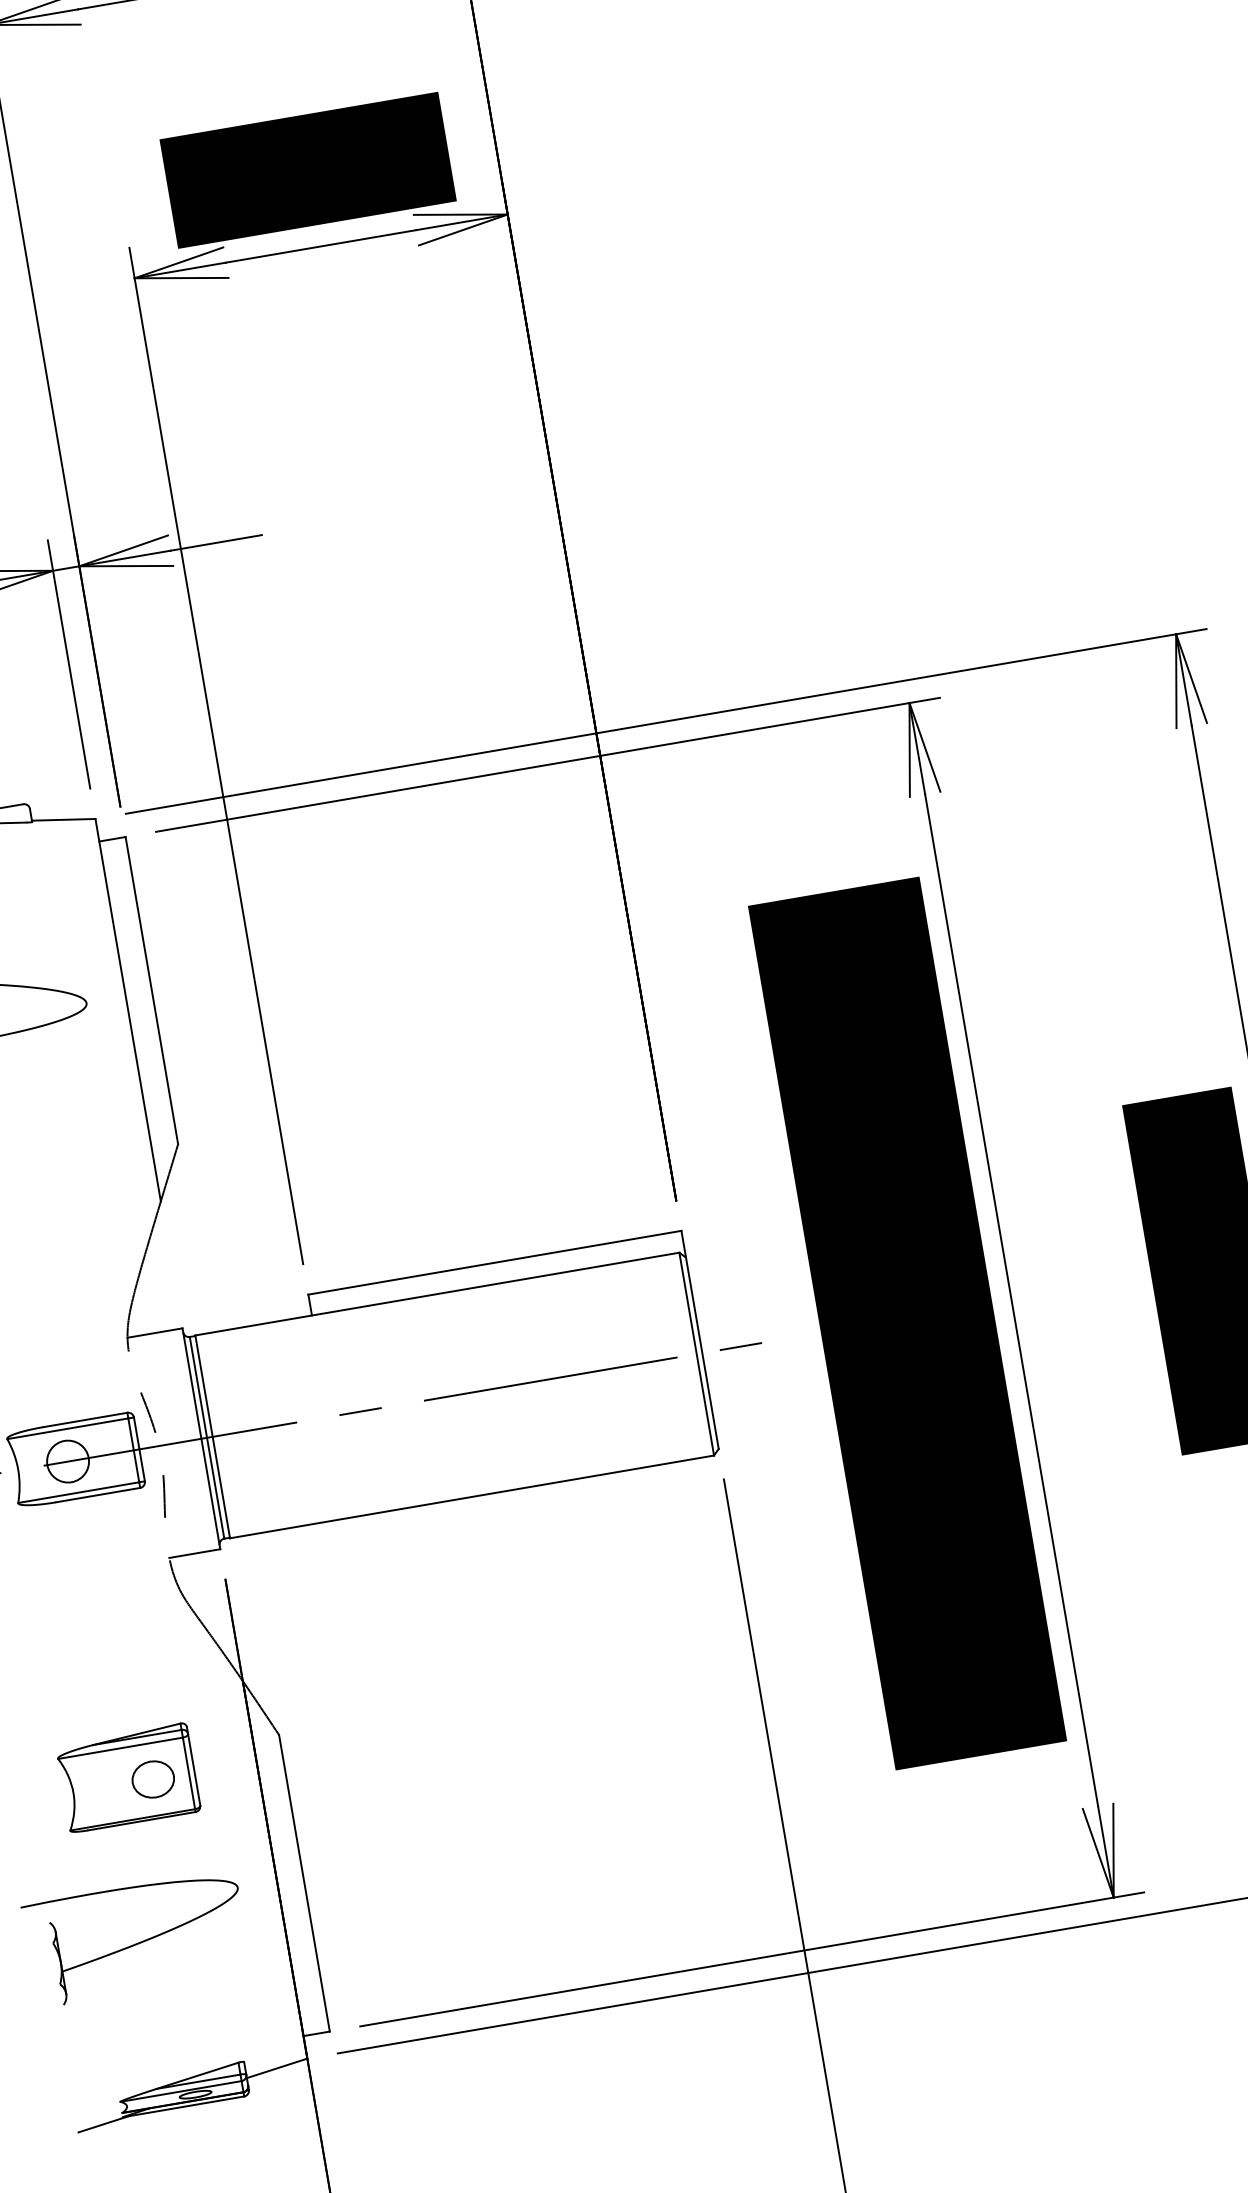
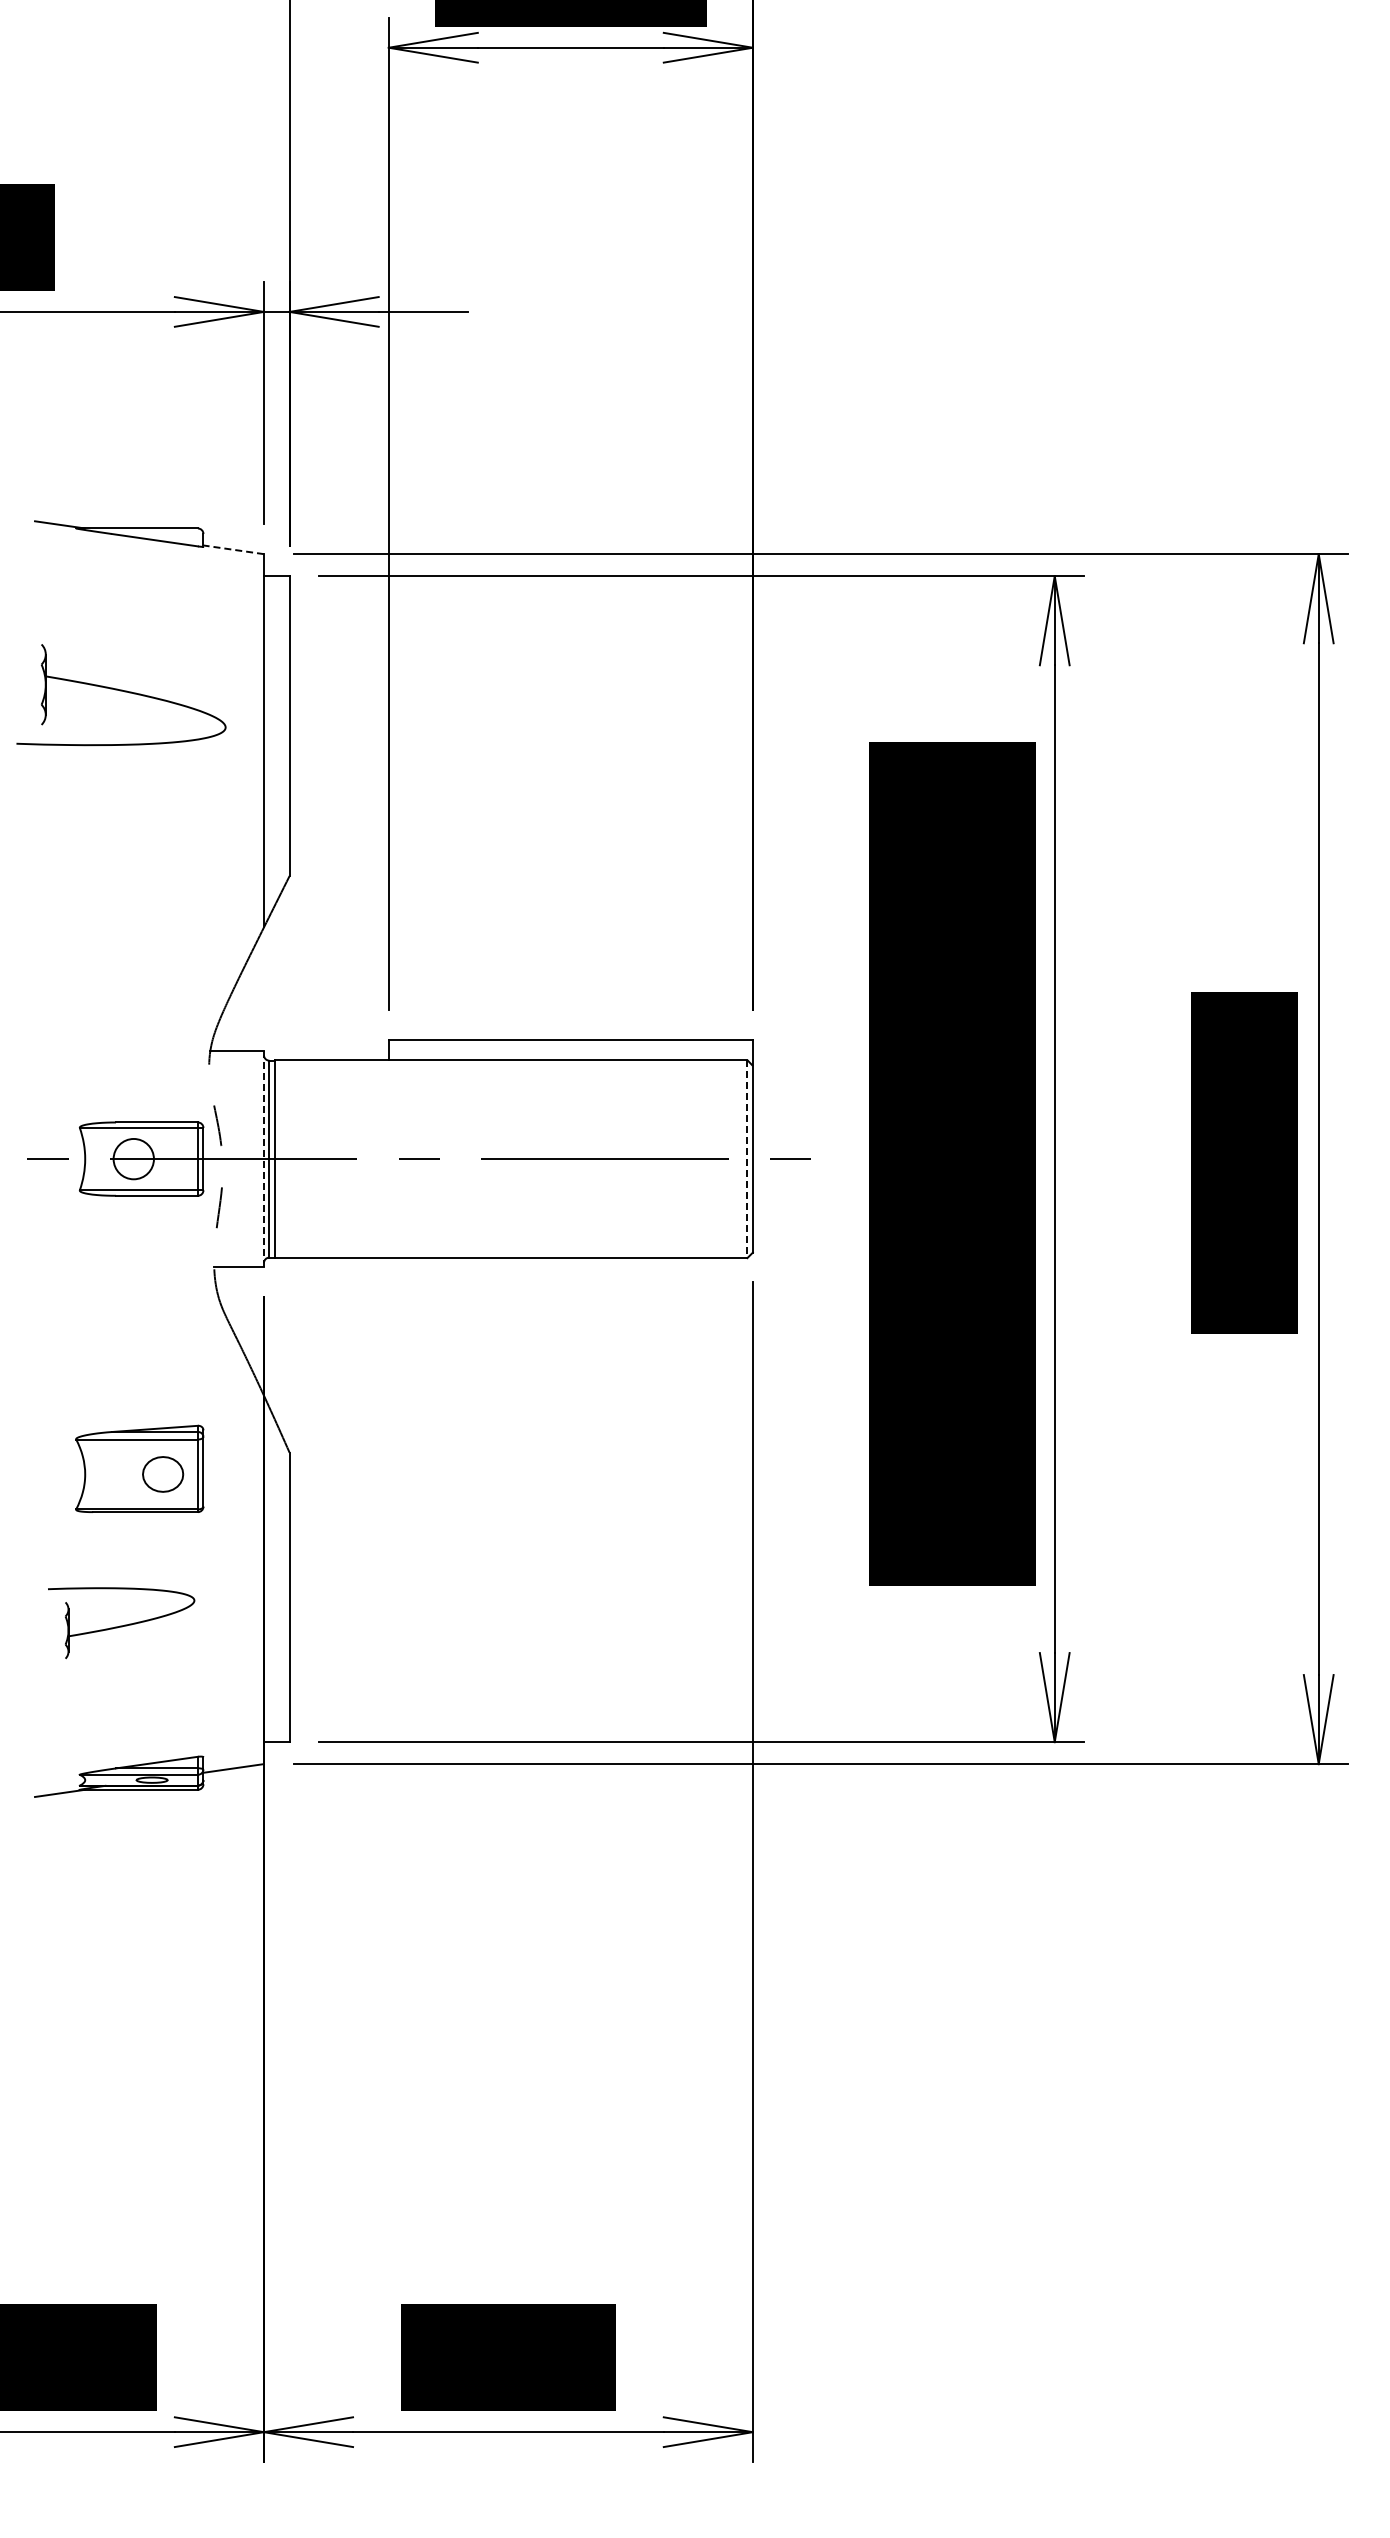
line: (63, 819) -> (233, 549), solid -> dashed
line: (696, 1354) -> (747, 1159), solid -> dashed
line: (201, 1439) -> (263, 1159), solid -> dashed
part: (136, 1939) -> (121, 1623), size x0.7

